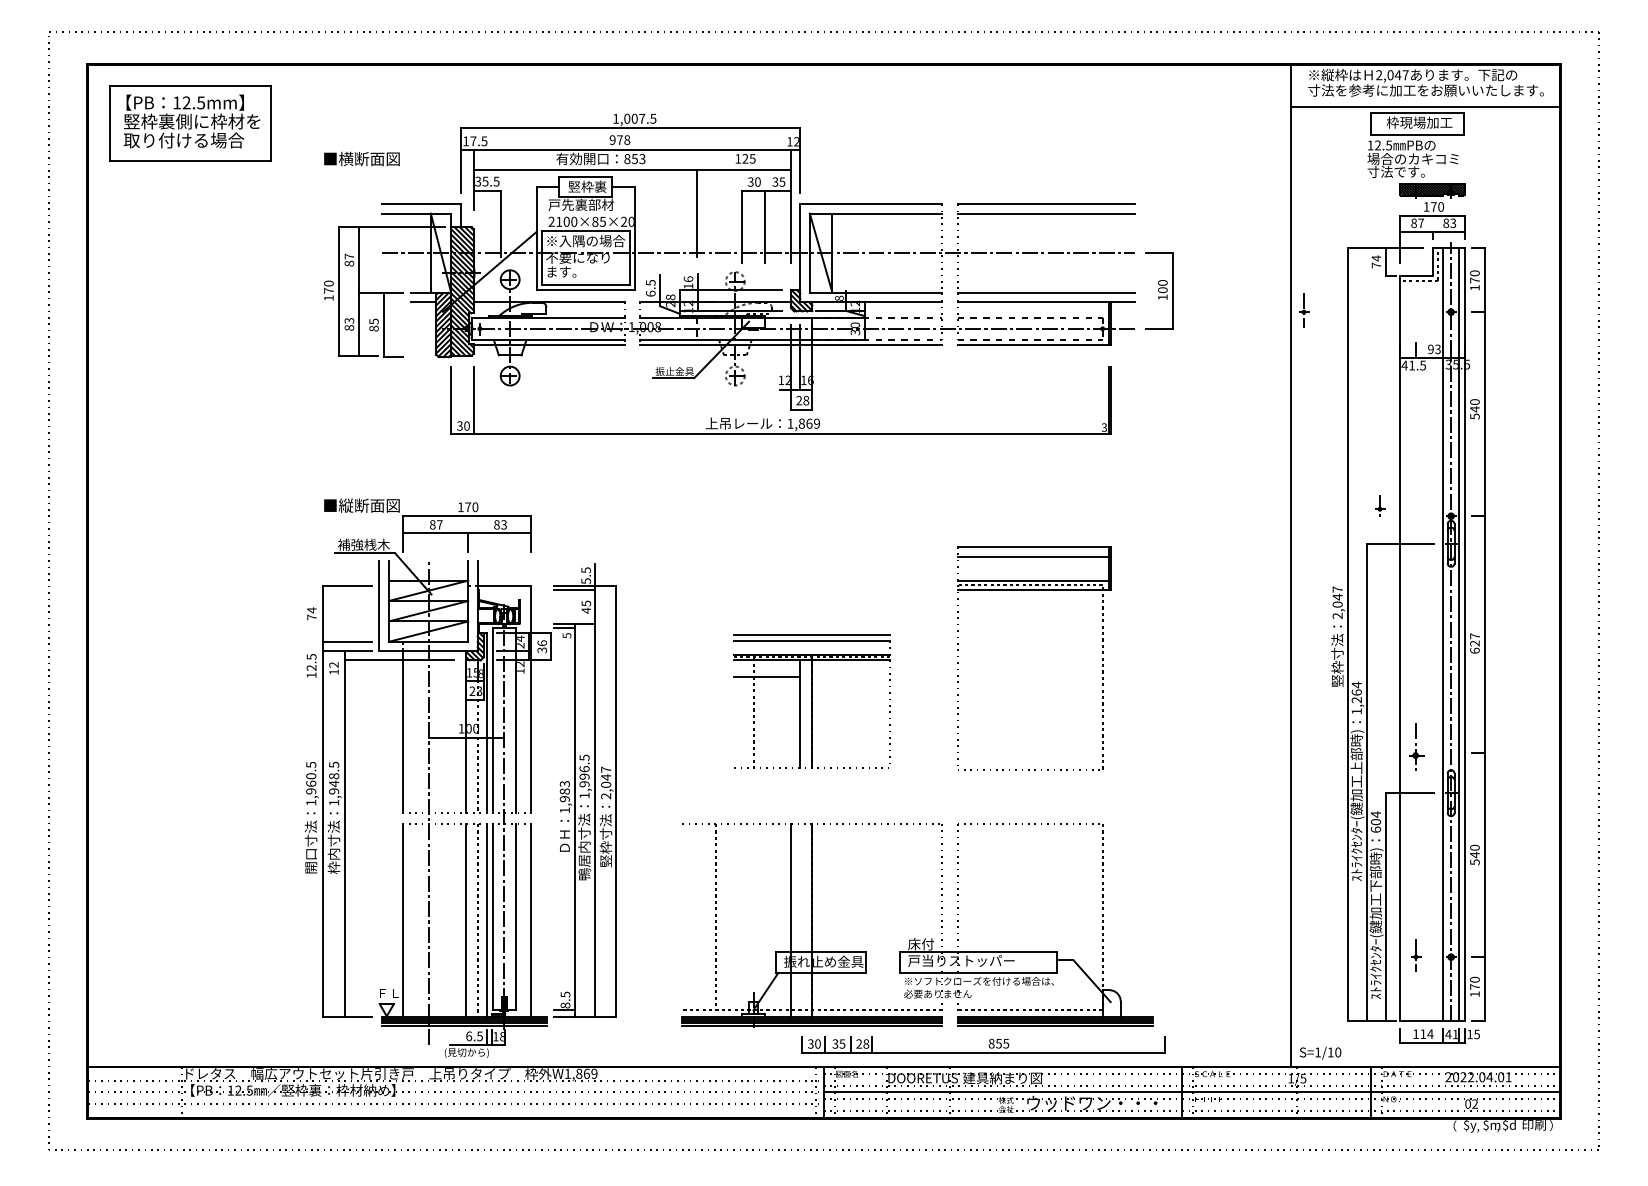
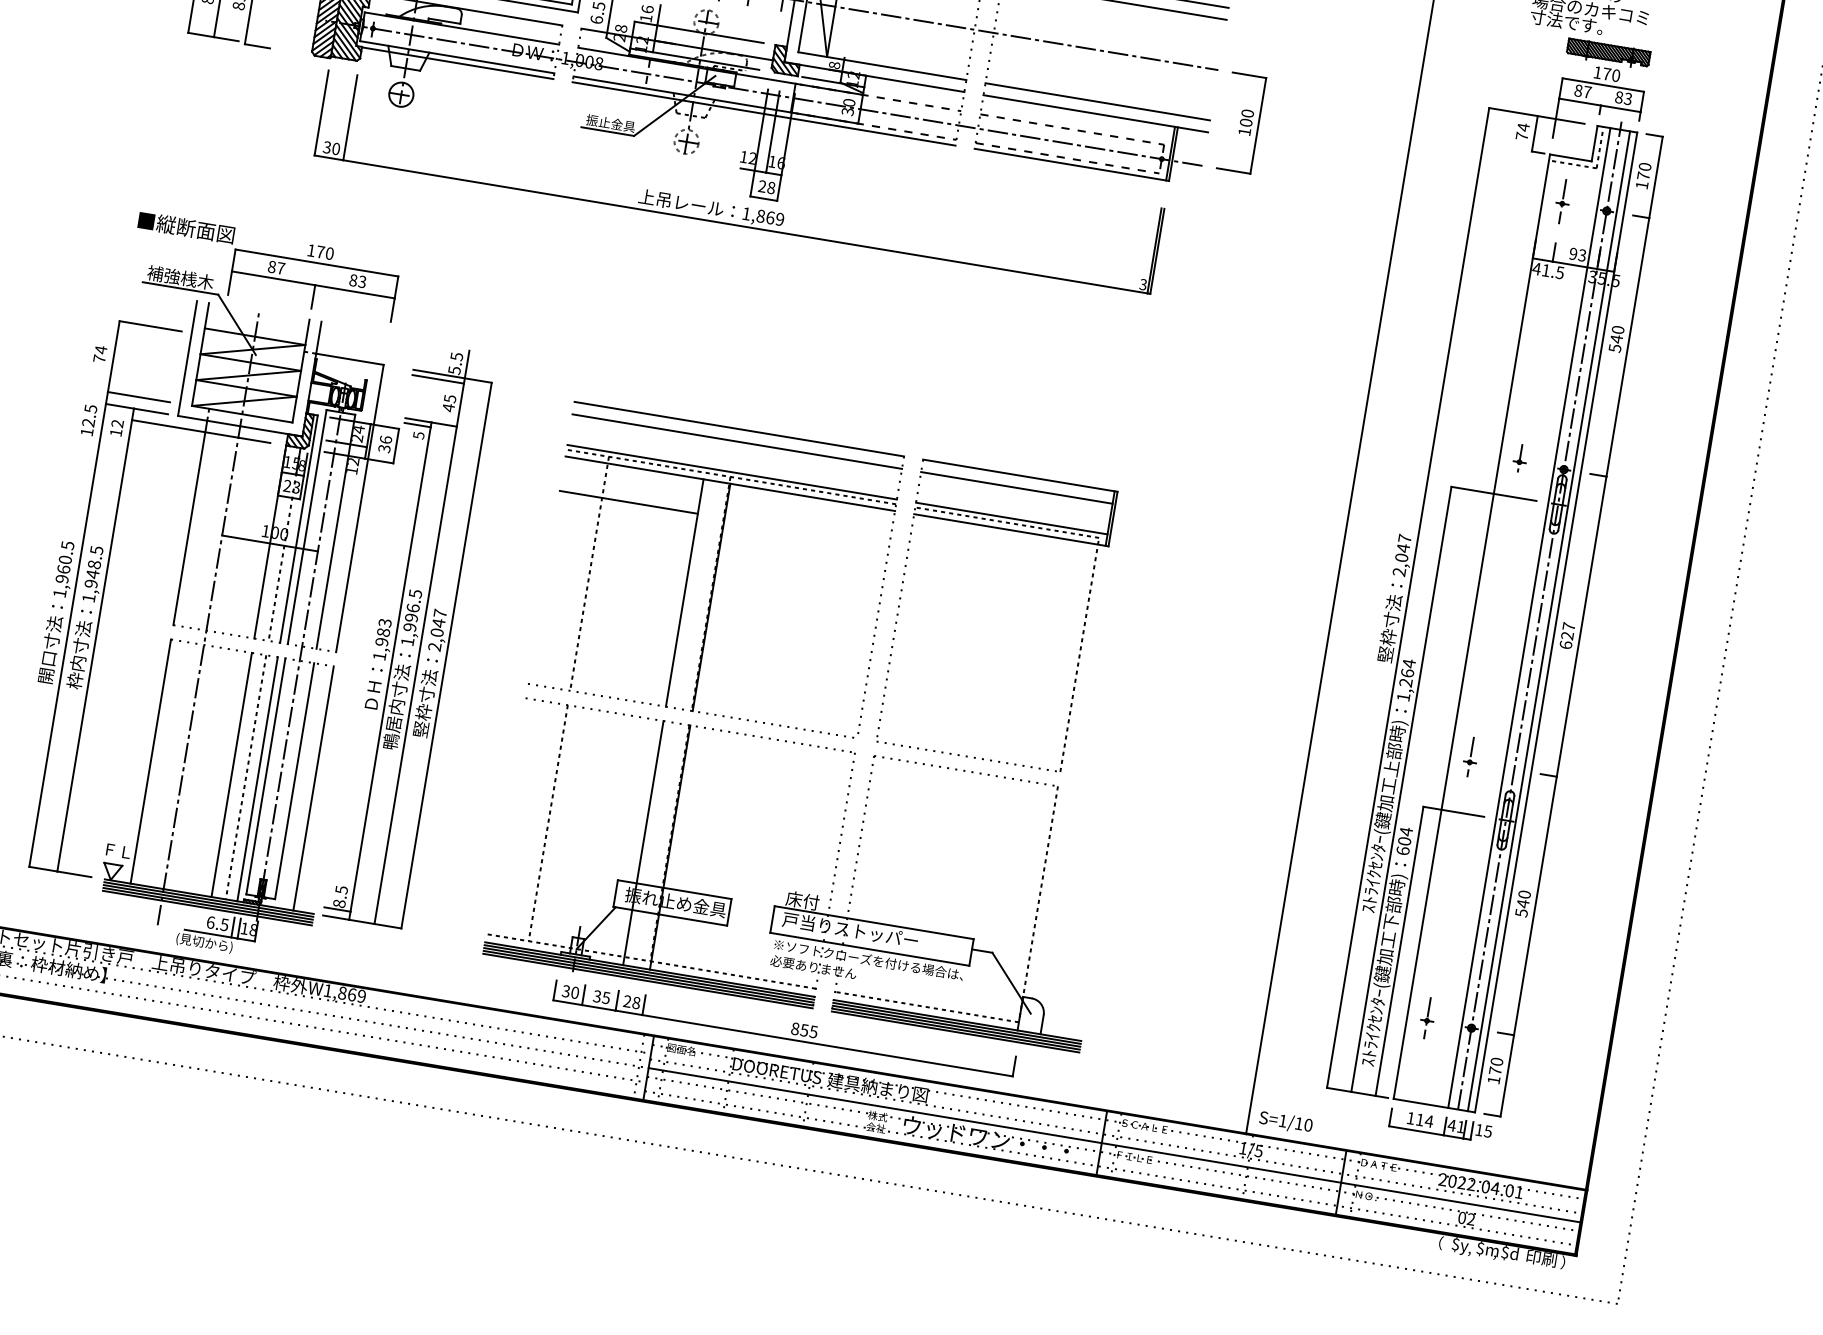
part: (1304, 310) -> (1563, 201), moved
part: (1380, 505) -> (1520, 457), moved
part: (1034, 590) -> (1011, 530), moved
part: (811, 701) -> (714, 570), size x1.67
part: (1416, 748) -> (1471, 756), size x0.62
part: (983, 1044) -> (784, 1028), moved

